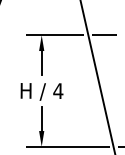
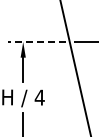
line: (54, 35) -> (35, 42), solid -> dashed

